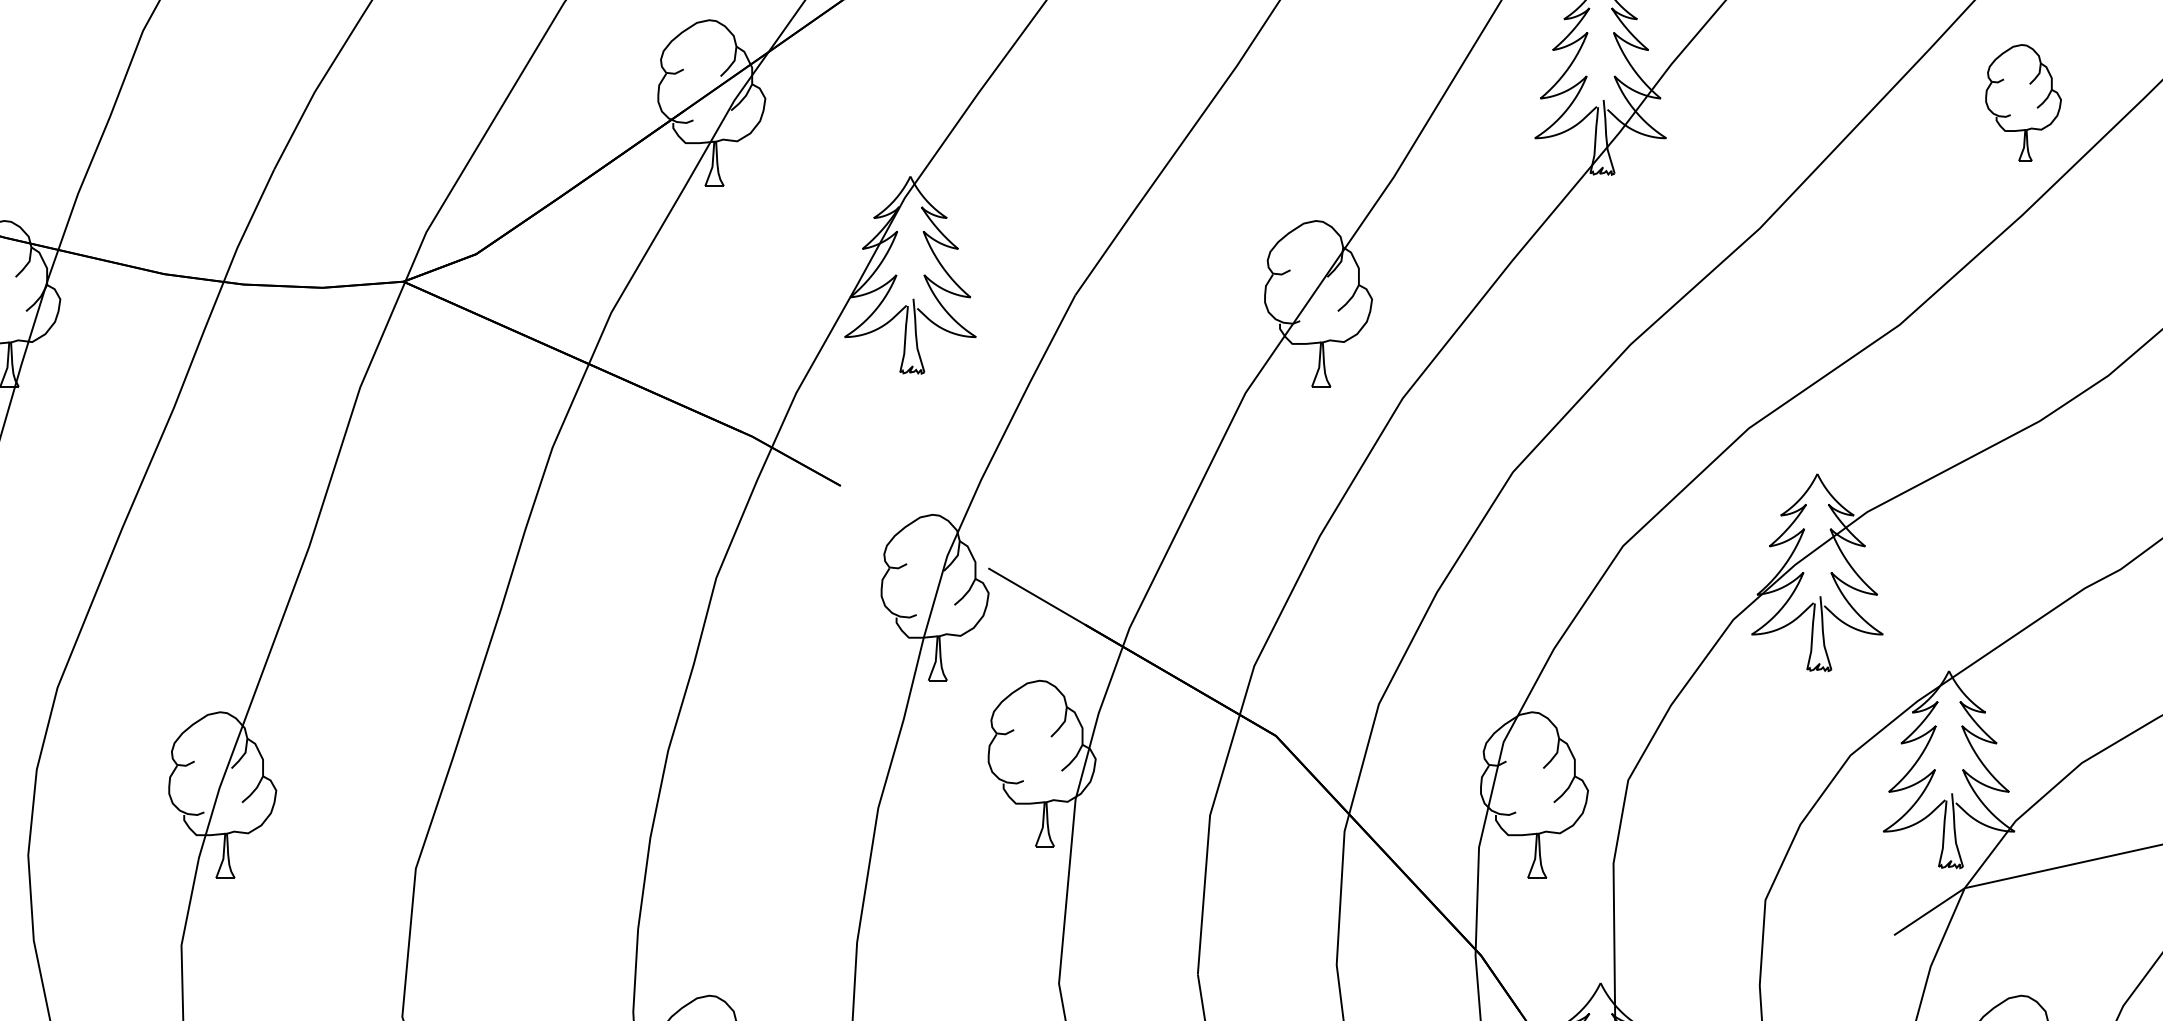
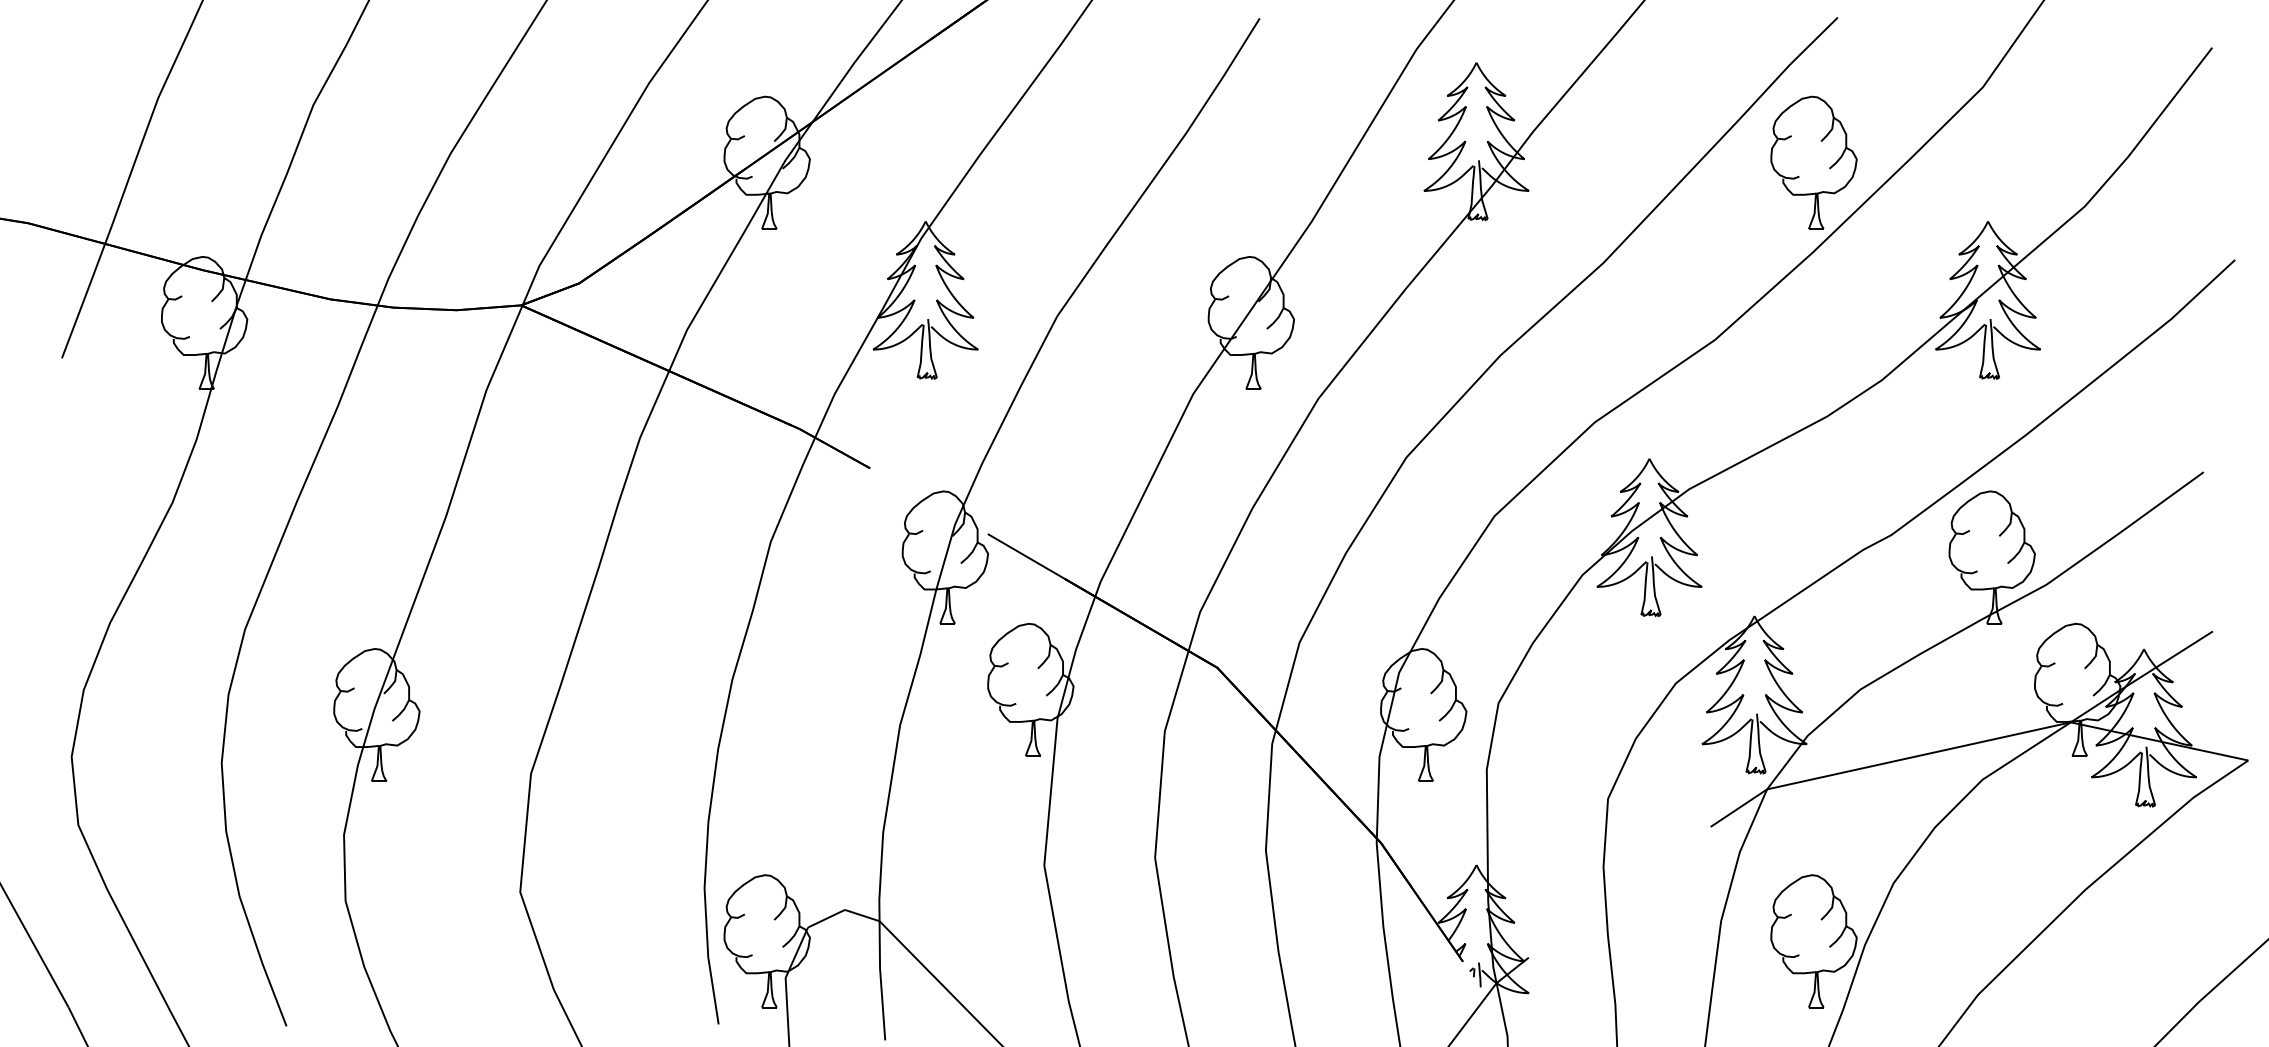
part: (2022, 102) -> (1813, 162), size x1.43

